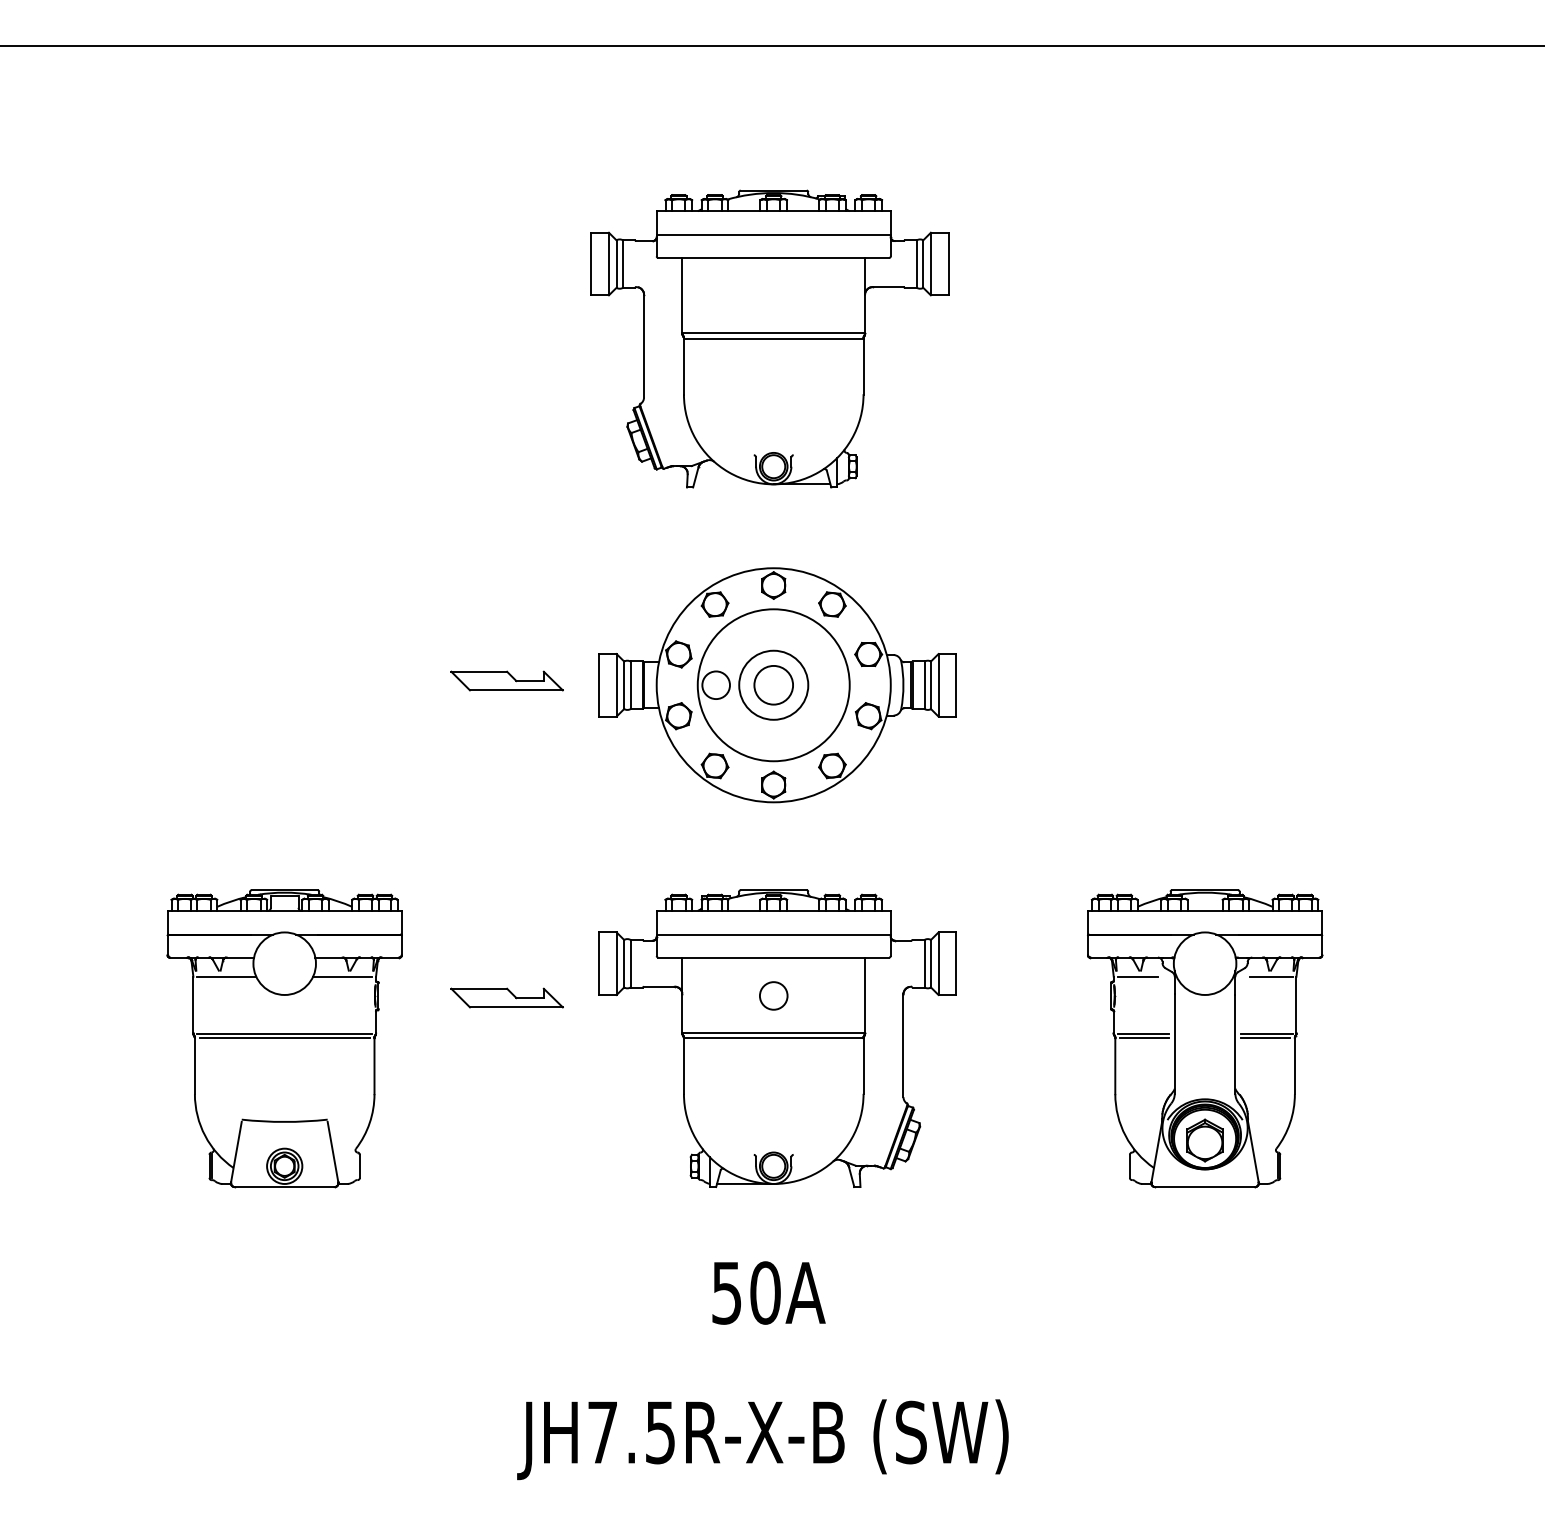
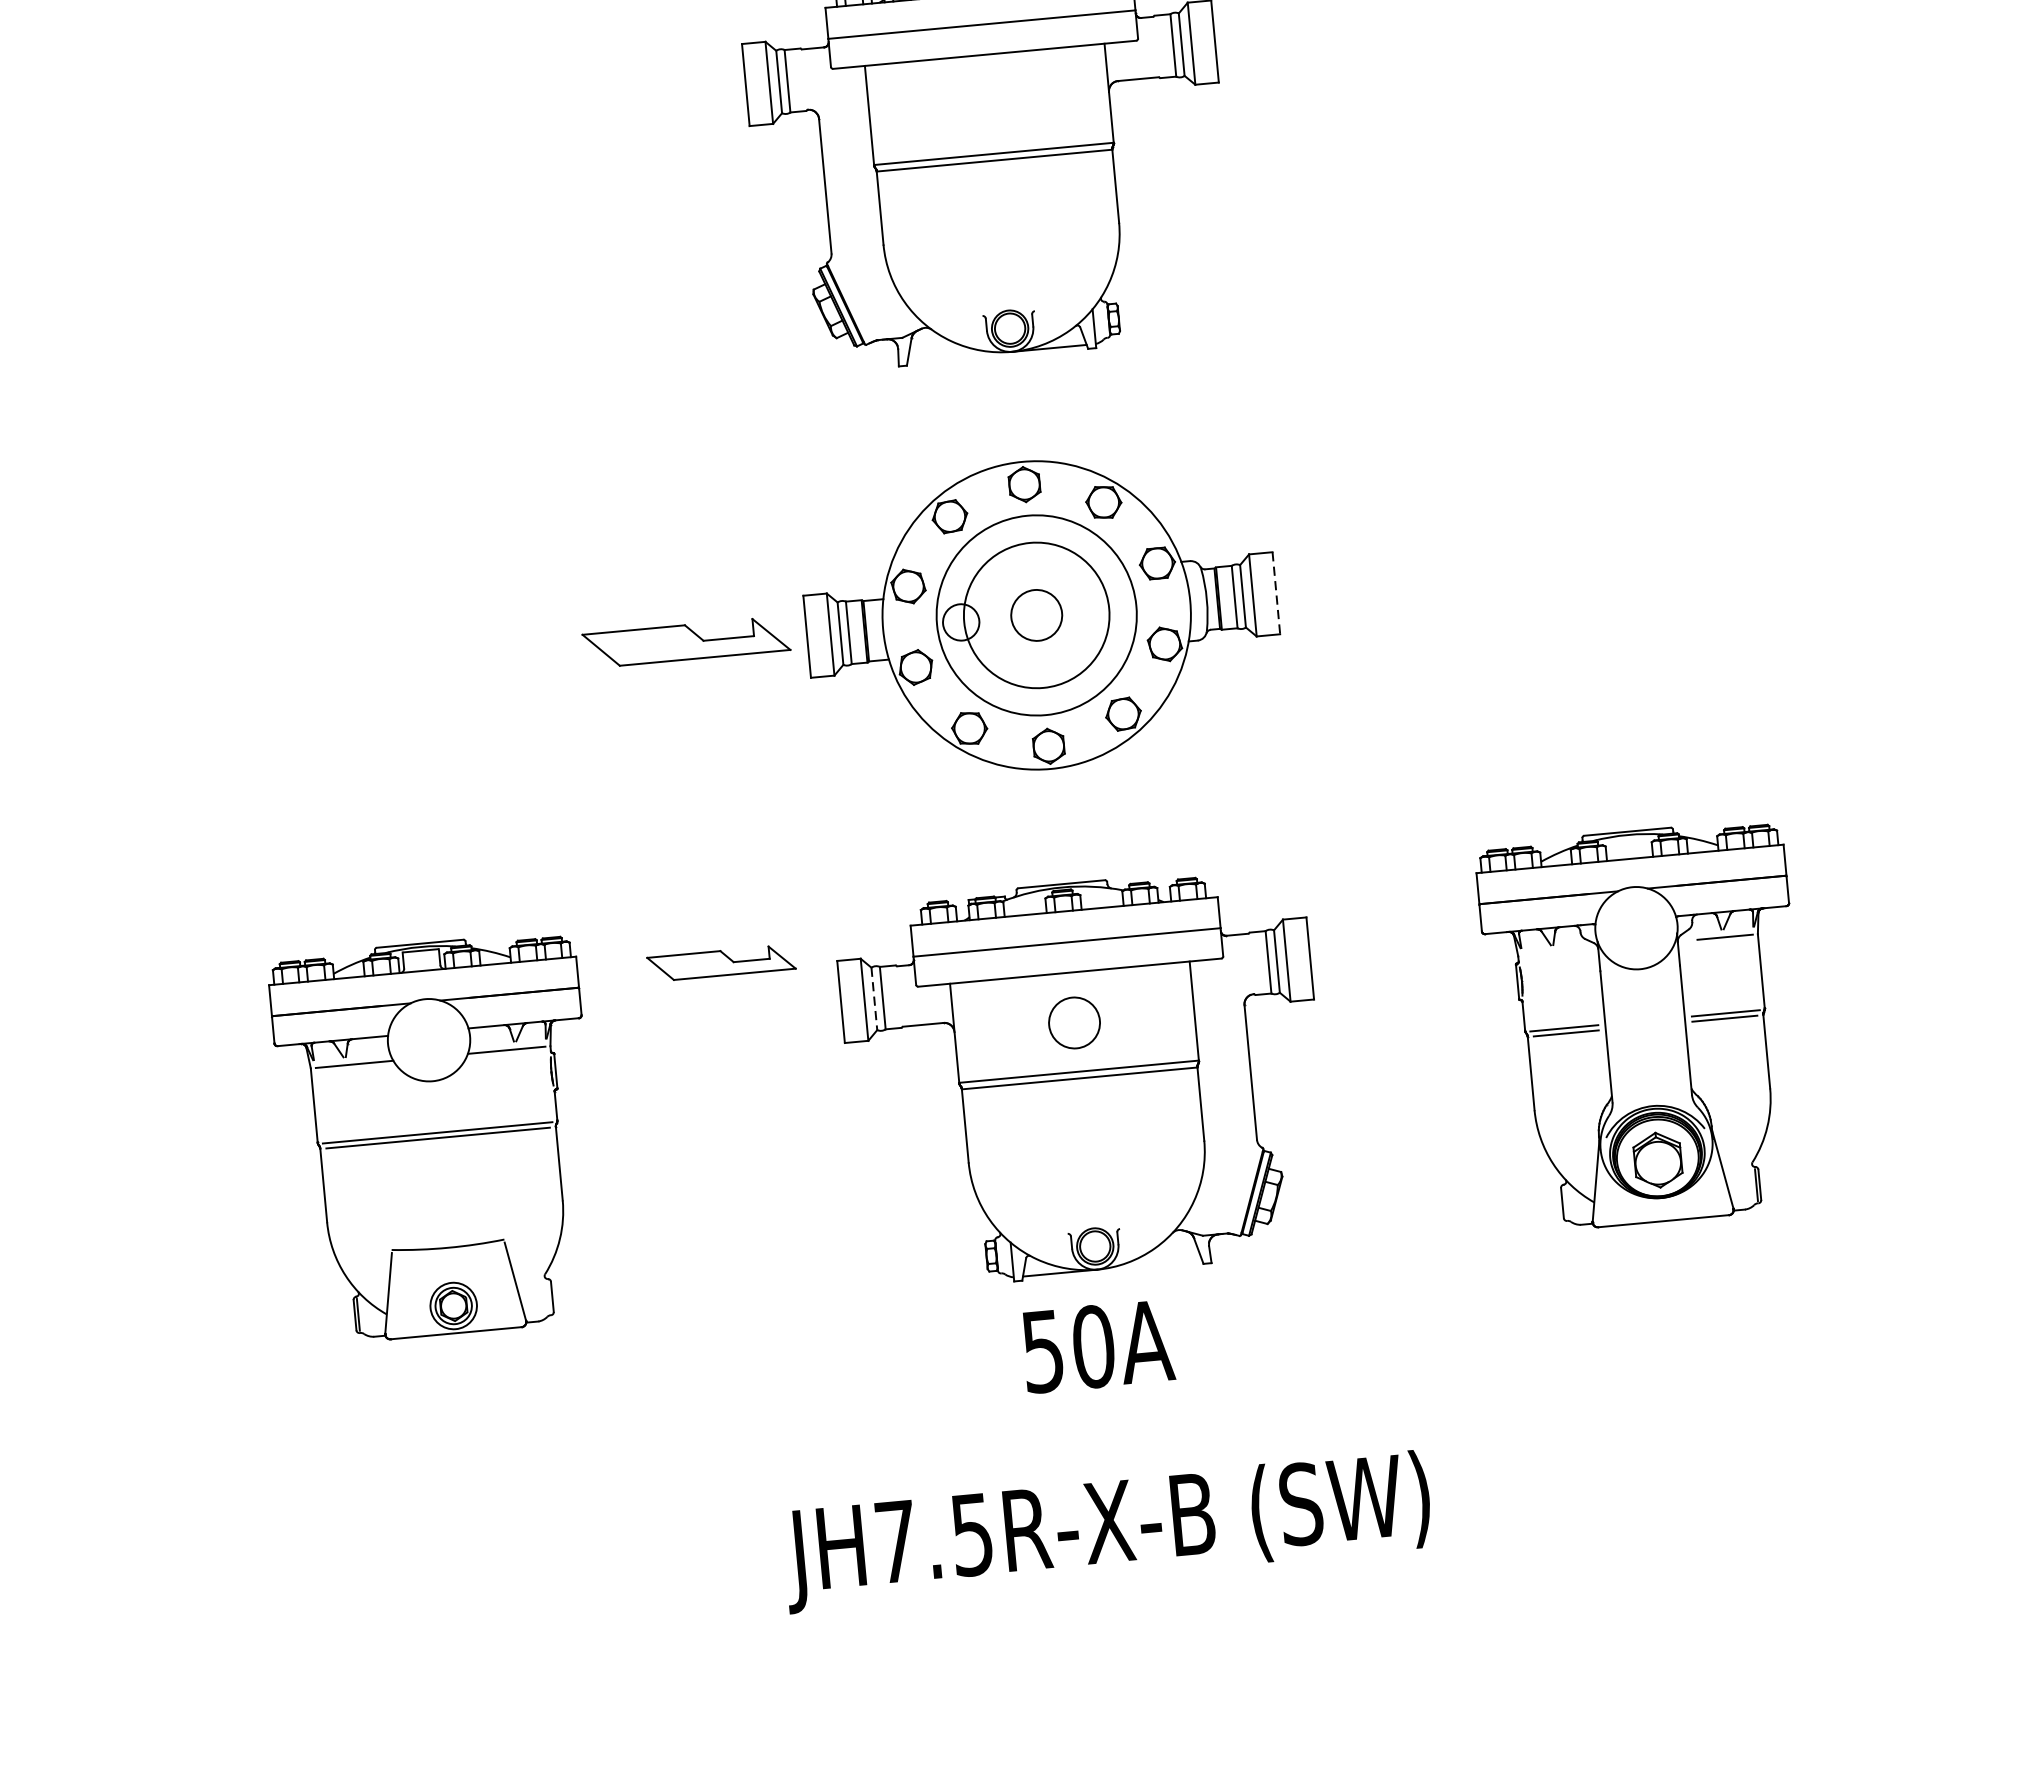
part: (506, 680) -> (685, 641), size x1.4
circle: (773, 684) -> (1036, 614), size x1.6
line: (956, 685) -> (1276, 593), solid -> dashed
line: (624, 963) -> (874, 998), solid -> dashed
line: (1137, 976) -> (1549, 953), removed
circle: (773, 995) -> (1074, 1022), size x1.4
part: (506, 997) -> (720, 962), moved
text: (768, 1292) -> (1097, 1345), moved
text: (762, 1439) -> (1106, 1531), moved

